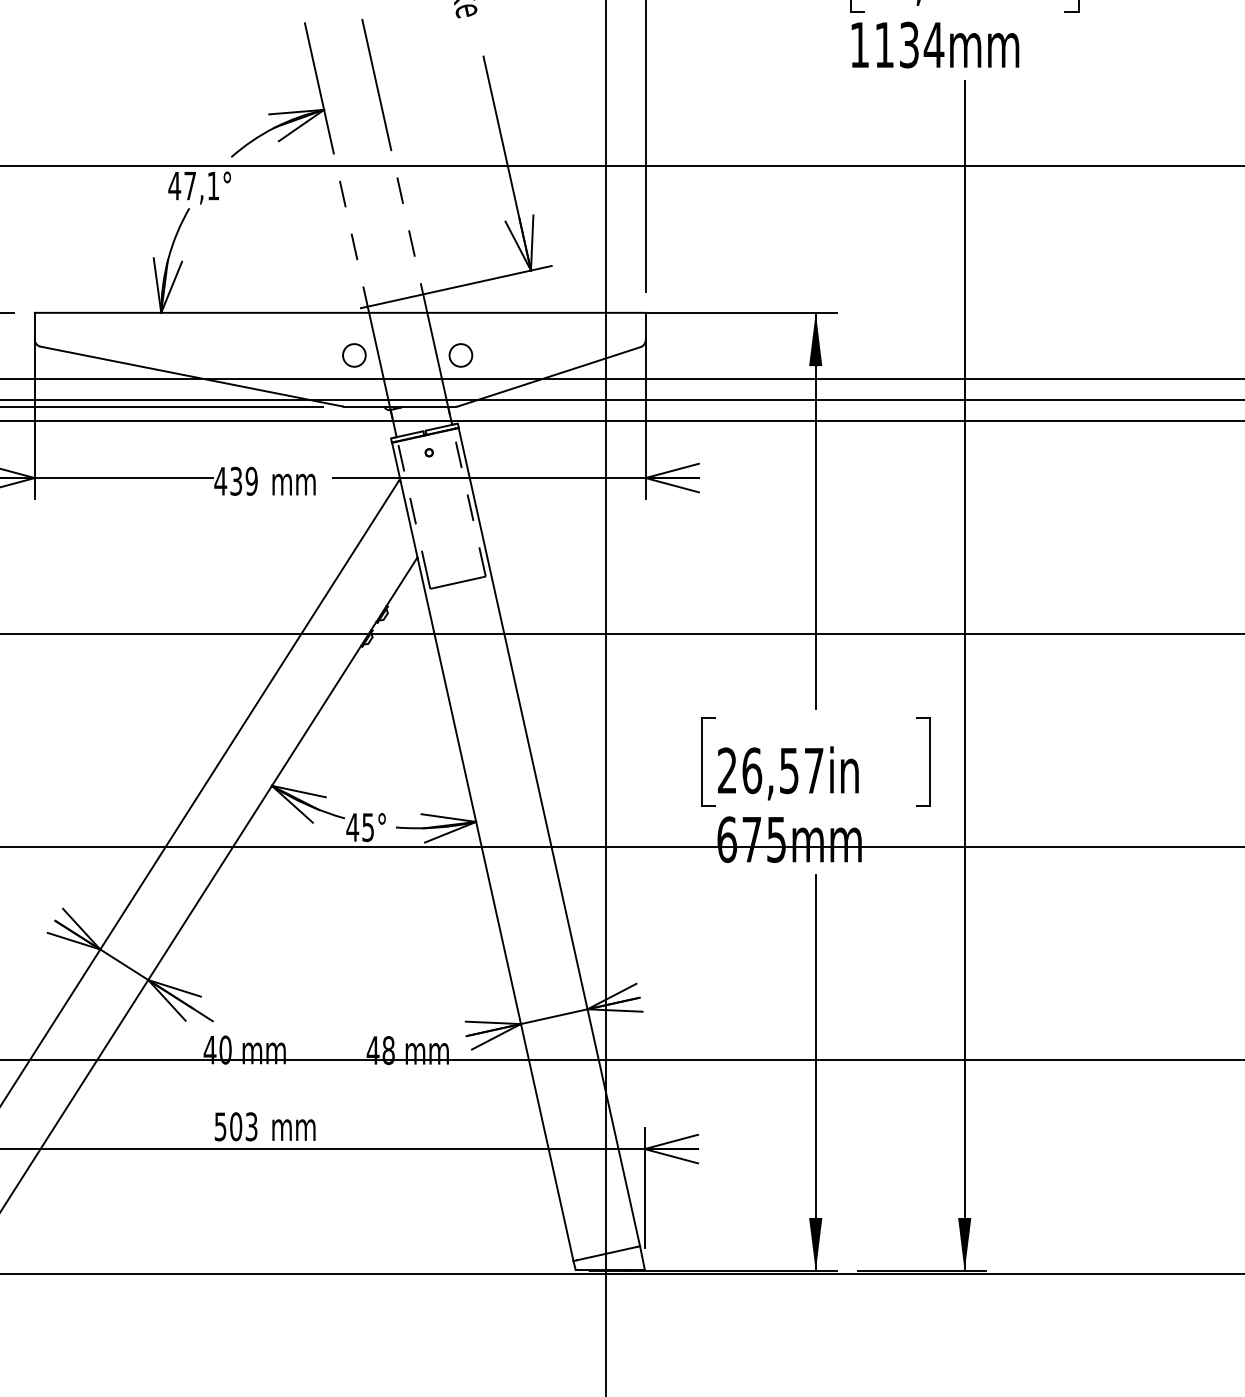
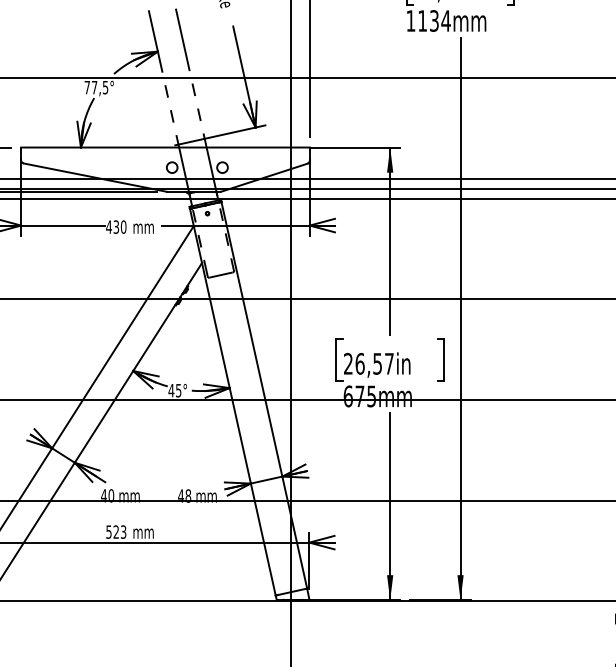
text: (194, 185) -> (96, 87), 47,1° -> 77,5°
text: (251, 479) -> (123, 226), 439 -> 430
text: (236, 1125) -> (116, 531), 503 -> 523

